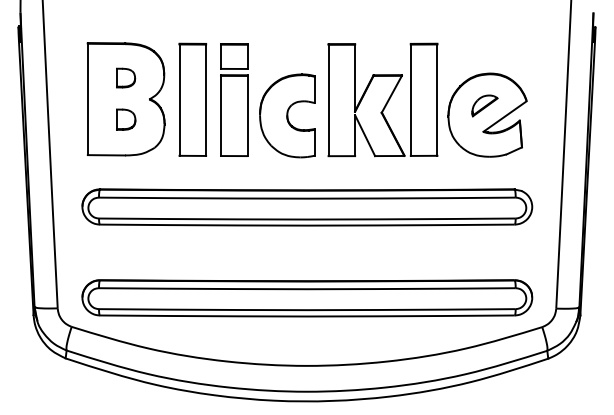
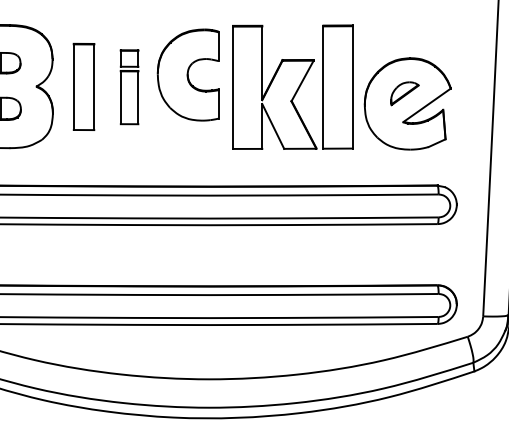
part: (192, 99) -> (83, 86), size x0.7
part: (234, 99) -> (129, 86), size x0.6
part: (287, 115) -> (187, 74), moved

